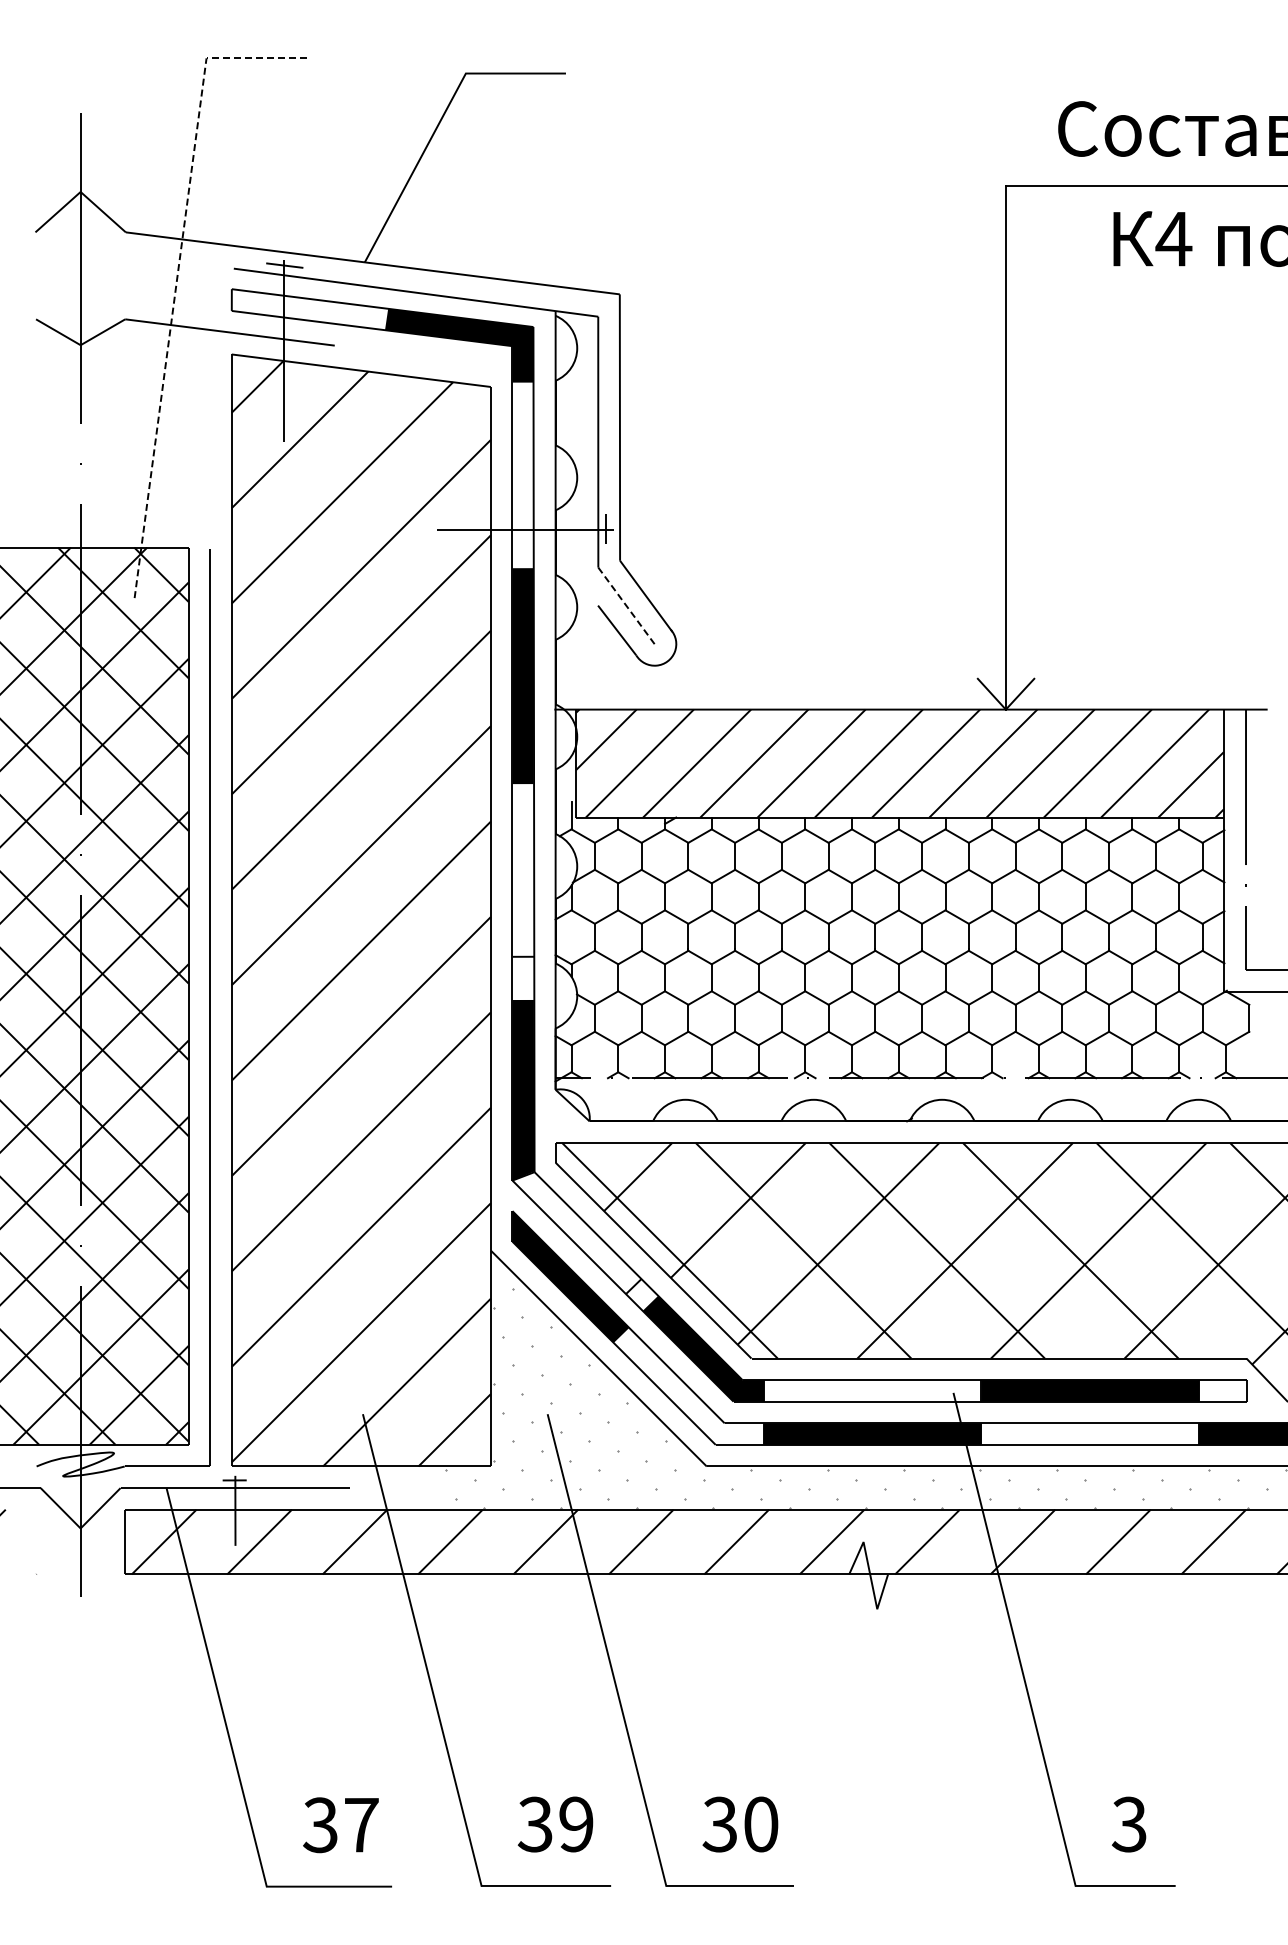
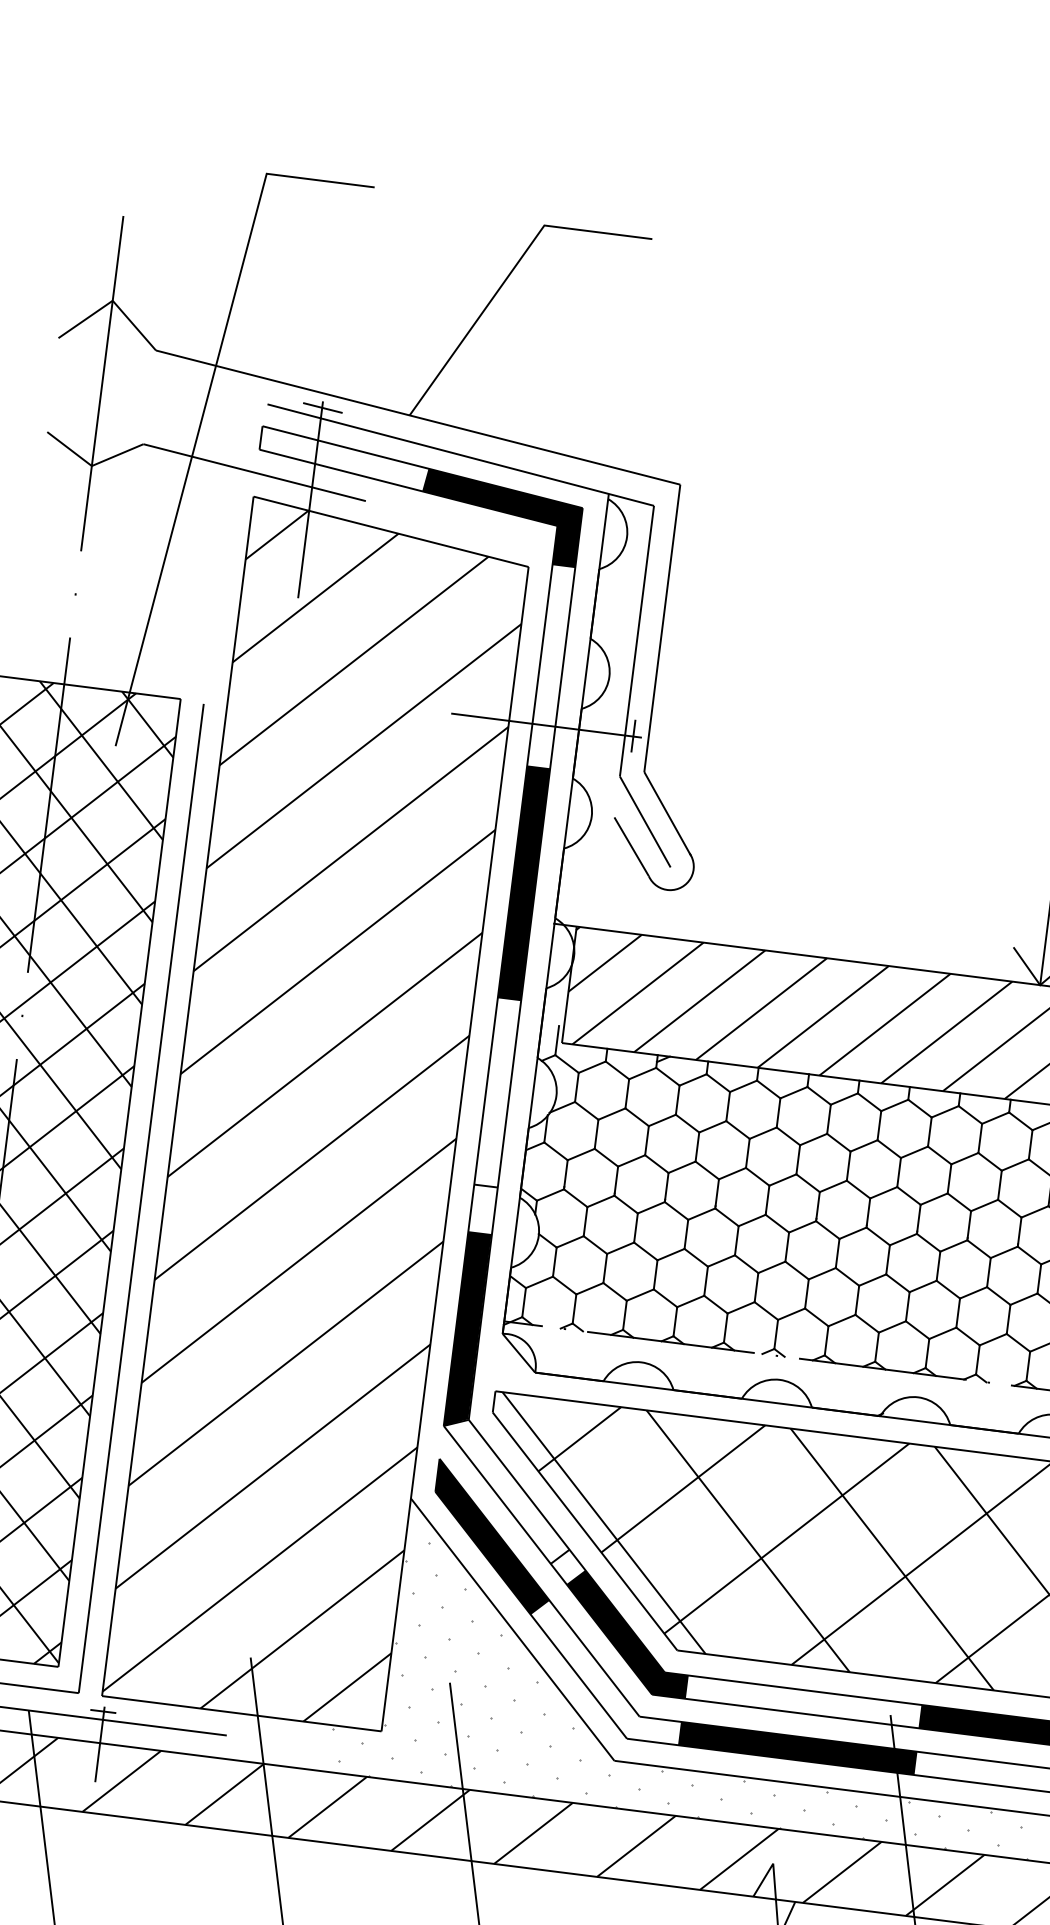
line: (177, 277) -> (205, 406), dashed -> solid
line: (626, 606) -> (645, 822), dashed -> solid

